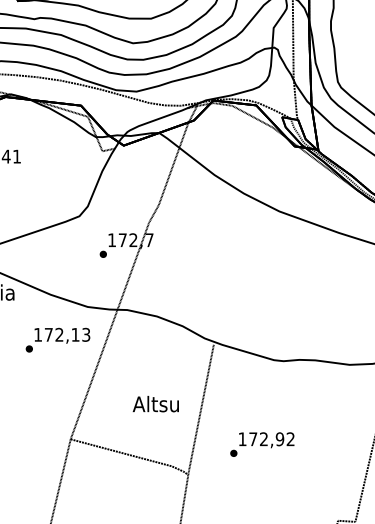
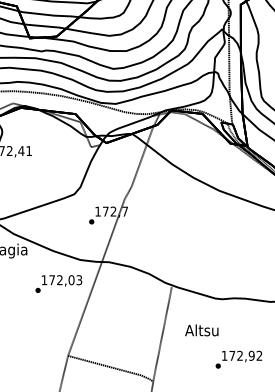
text: (75, 335) -> (71, 280), 172,13 -> 172,03
text: (155, 404) -> (201, 330), moved
text: (261, 444) -> (238, 359), moved

